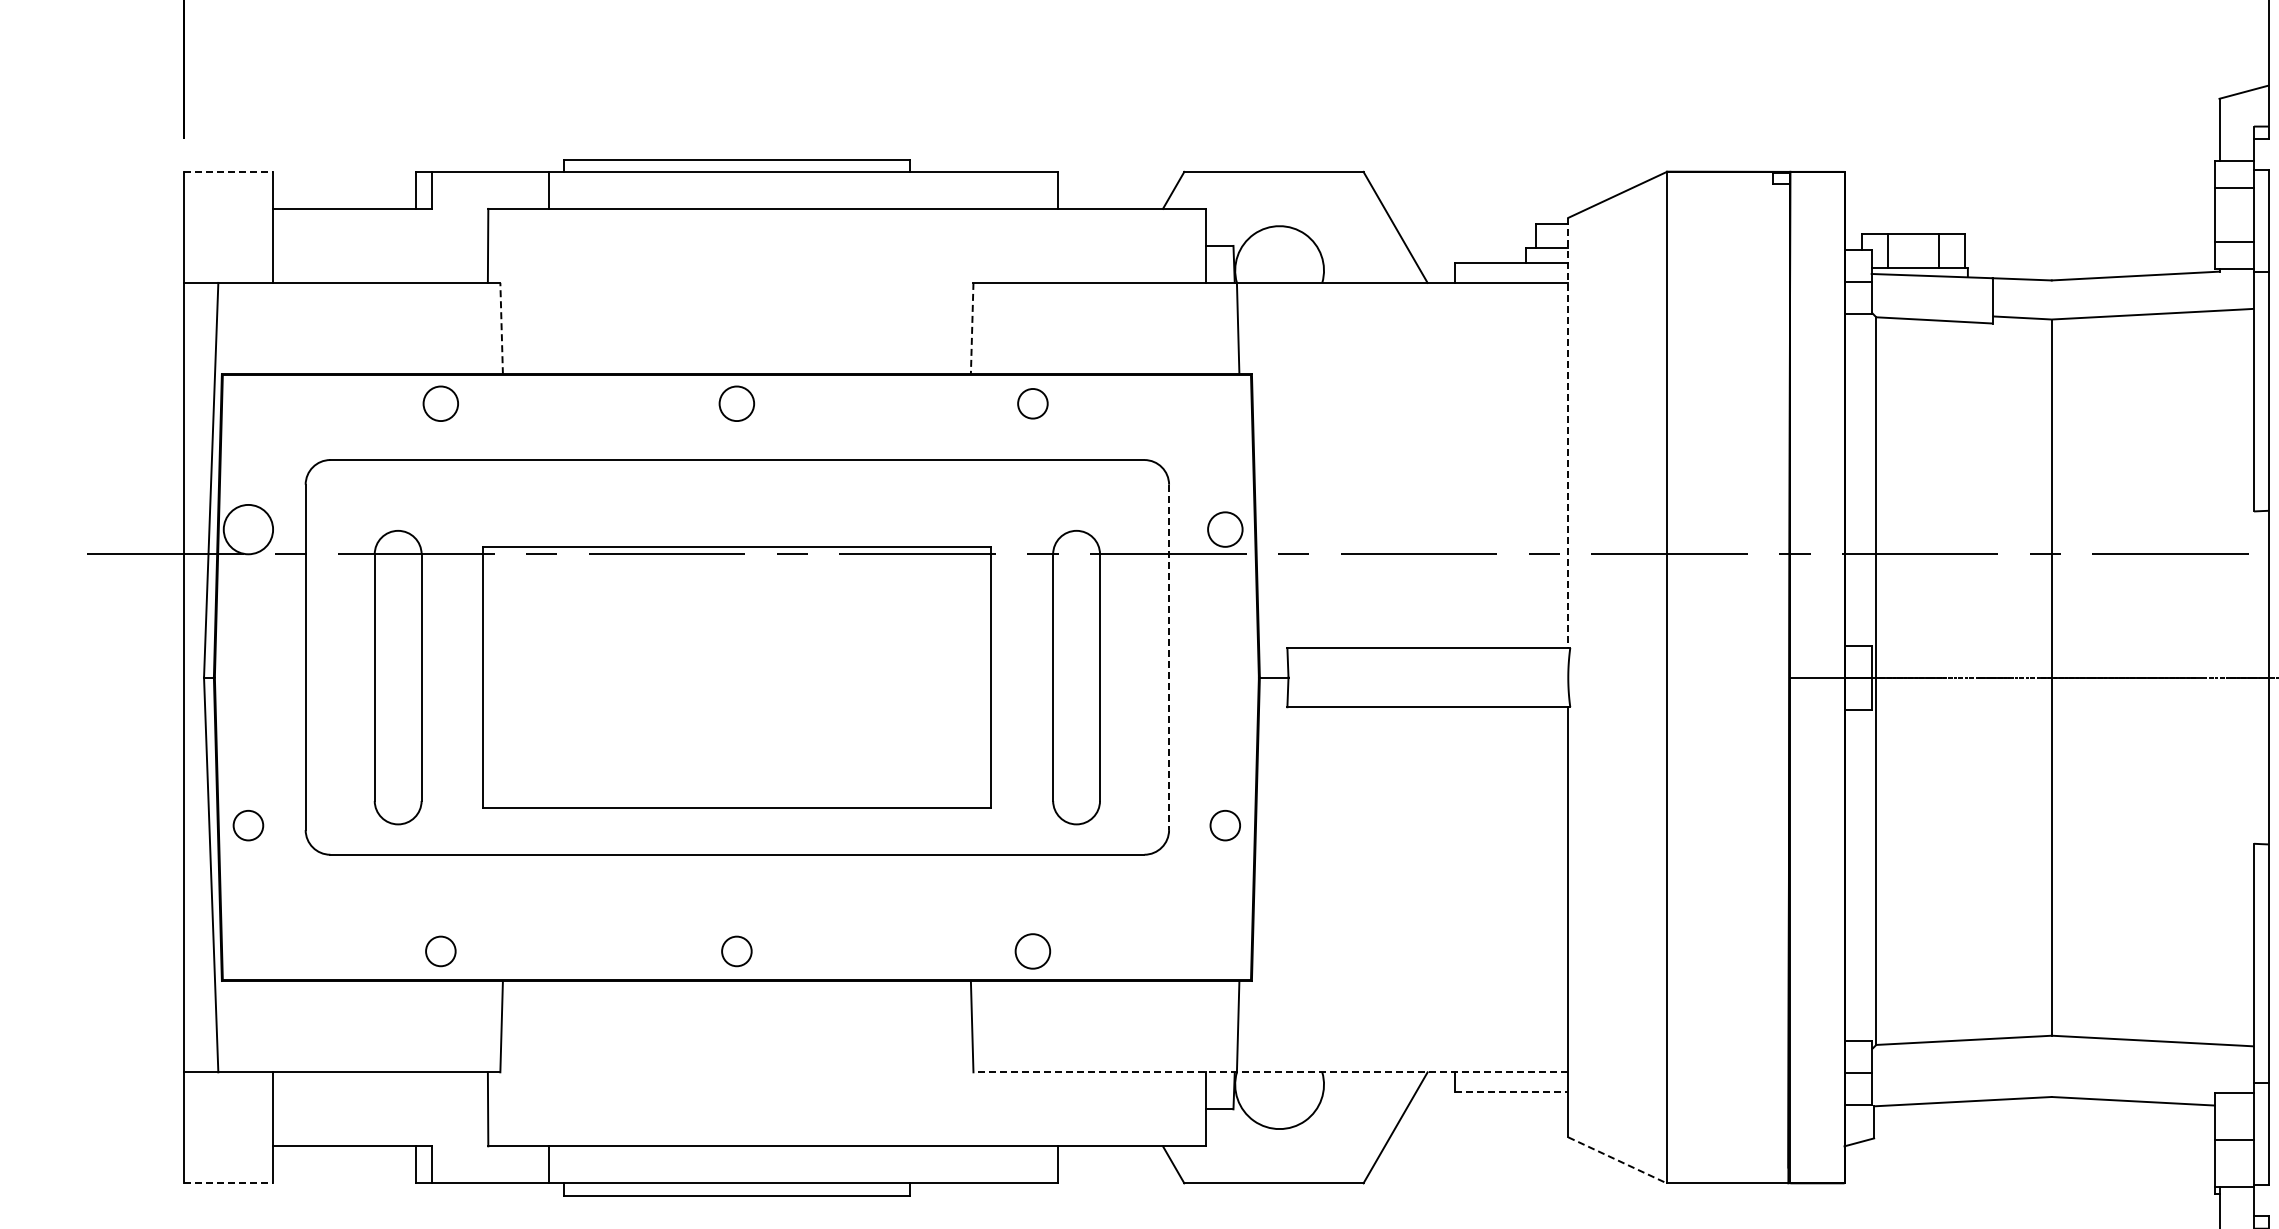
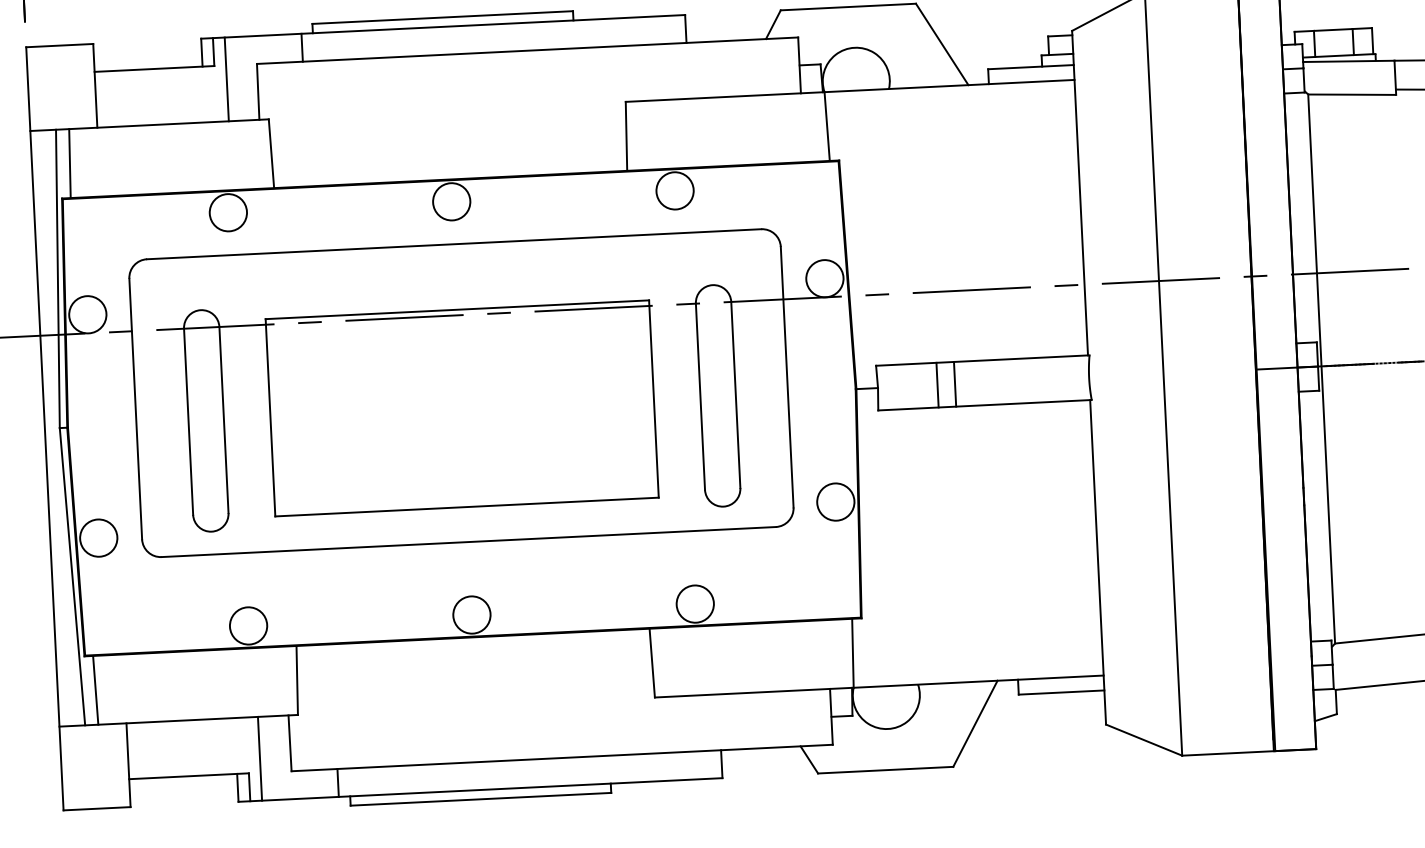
line: (229, 171) -> (60, 45), dashed -> solid
line: (447, 226) -> (226, 78), added
line: (234, 328) -> (69, 163), added
line: (501, 328) -> (271, 153), dashed -> solid
line: (972, 328) -> (626, 136), dashed -> solid
circle: (440, 403) -> (228, 212), size x1.43
circle: (736, 403) -> (451, 201), size x1.43
circle: (1032, 403) -> (674, 190), size x1.67
line: (1568, 433) -> (1080, 193), dashed -> solid
circle: (1225, 529) -> (825, 278), size x1.43
line: (1169, 657) -> (787, 377), dashed -> solid
line: (1367, 677) -> (937, 385), added
line: (1390, 677) -> (954, 384), added
circle: (248, 825) -> (98, 538), size x1.67
circle: (1225, 825) -> (835, 501), size x1.67
circle: (440, 951) -> (248, 626), size x1.67
circle: (736, 951) -> (471, 615), size x1.67
circle: (1032, 951) -> (694, 604), size x1.43
line: (234, 1026) -> (95, 690), added
line: (1270, 1072) -> (879, 686), dashed -> solid
line: (1511, 1092) -> (1061, 692), dashed -> solid
line: (447, 1127) -> (260, 758), added
line: (1618, 1160) -> (1144, 740), dashed -> solid
line: (229, 1183) -> (97, 808), dashed -> solid

